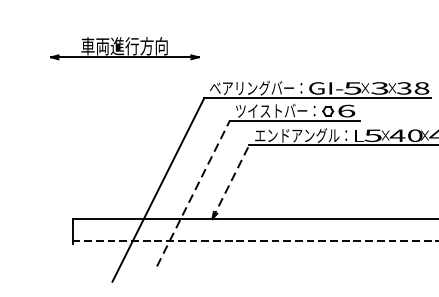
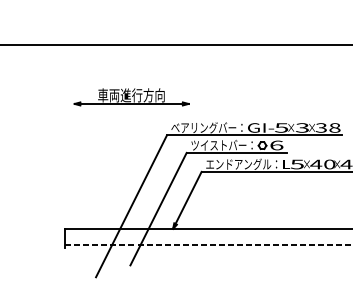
part: (124, 48) -> (131, 97), moved
line: (230, 182) -> (187, 200), dashed -> solid
line: (193, 194) -> (158, 209), dashed -> solid

